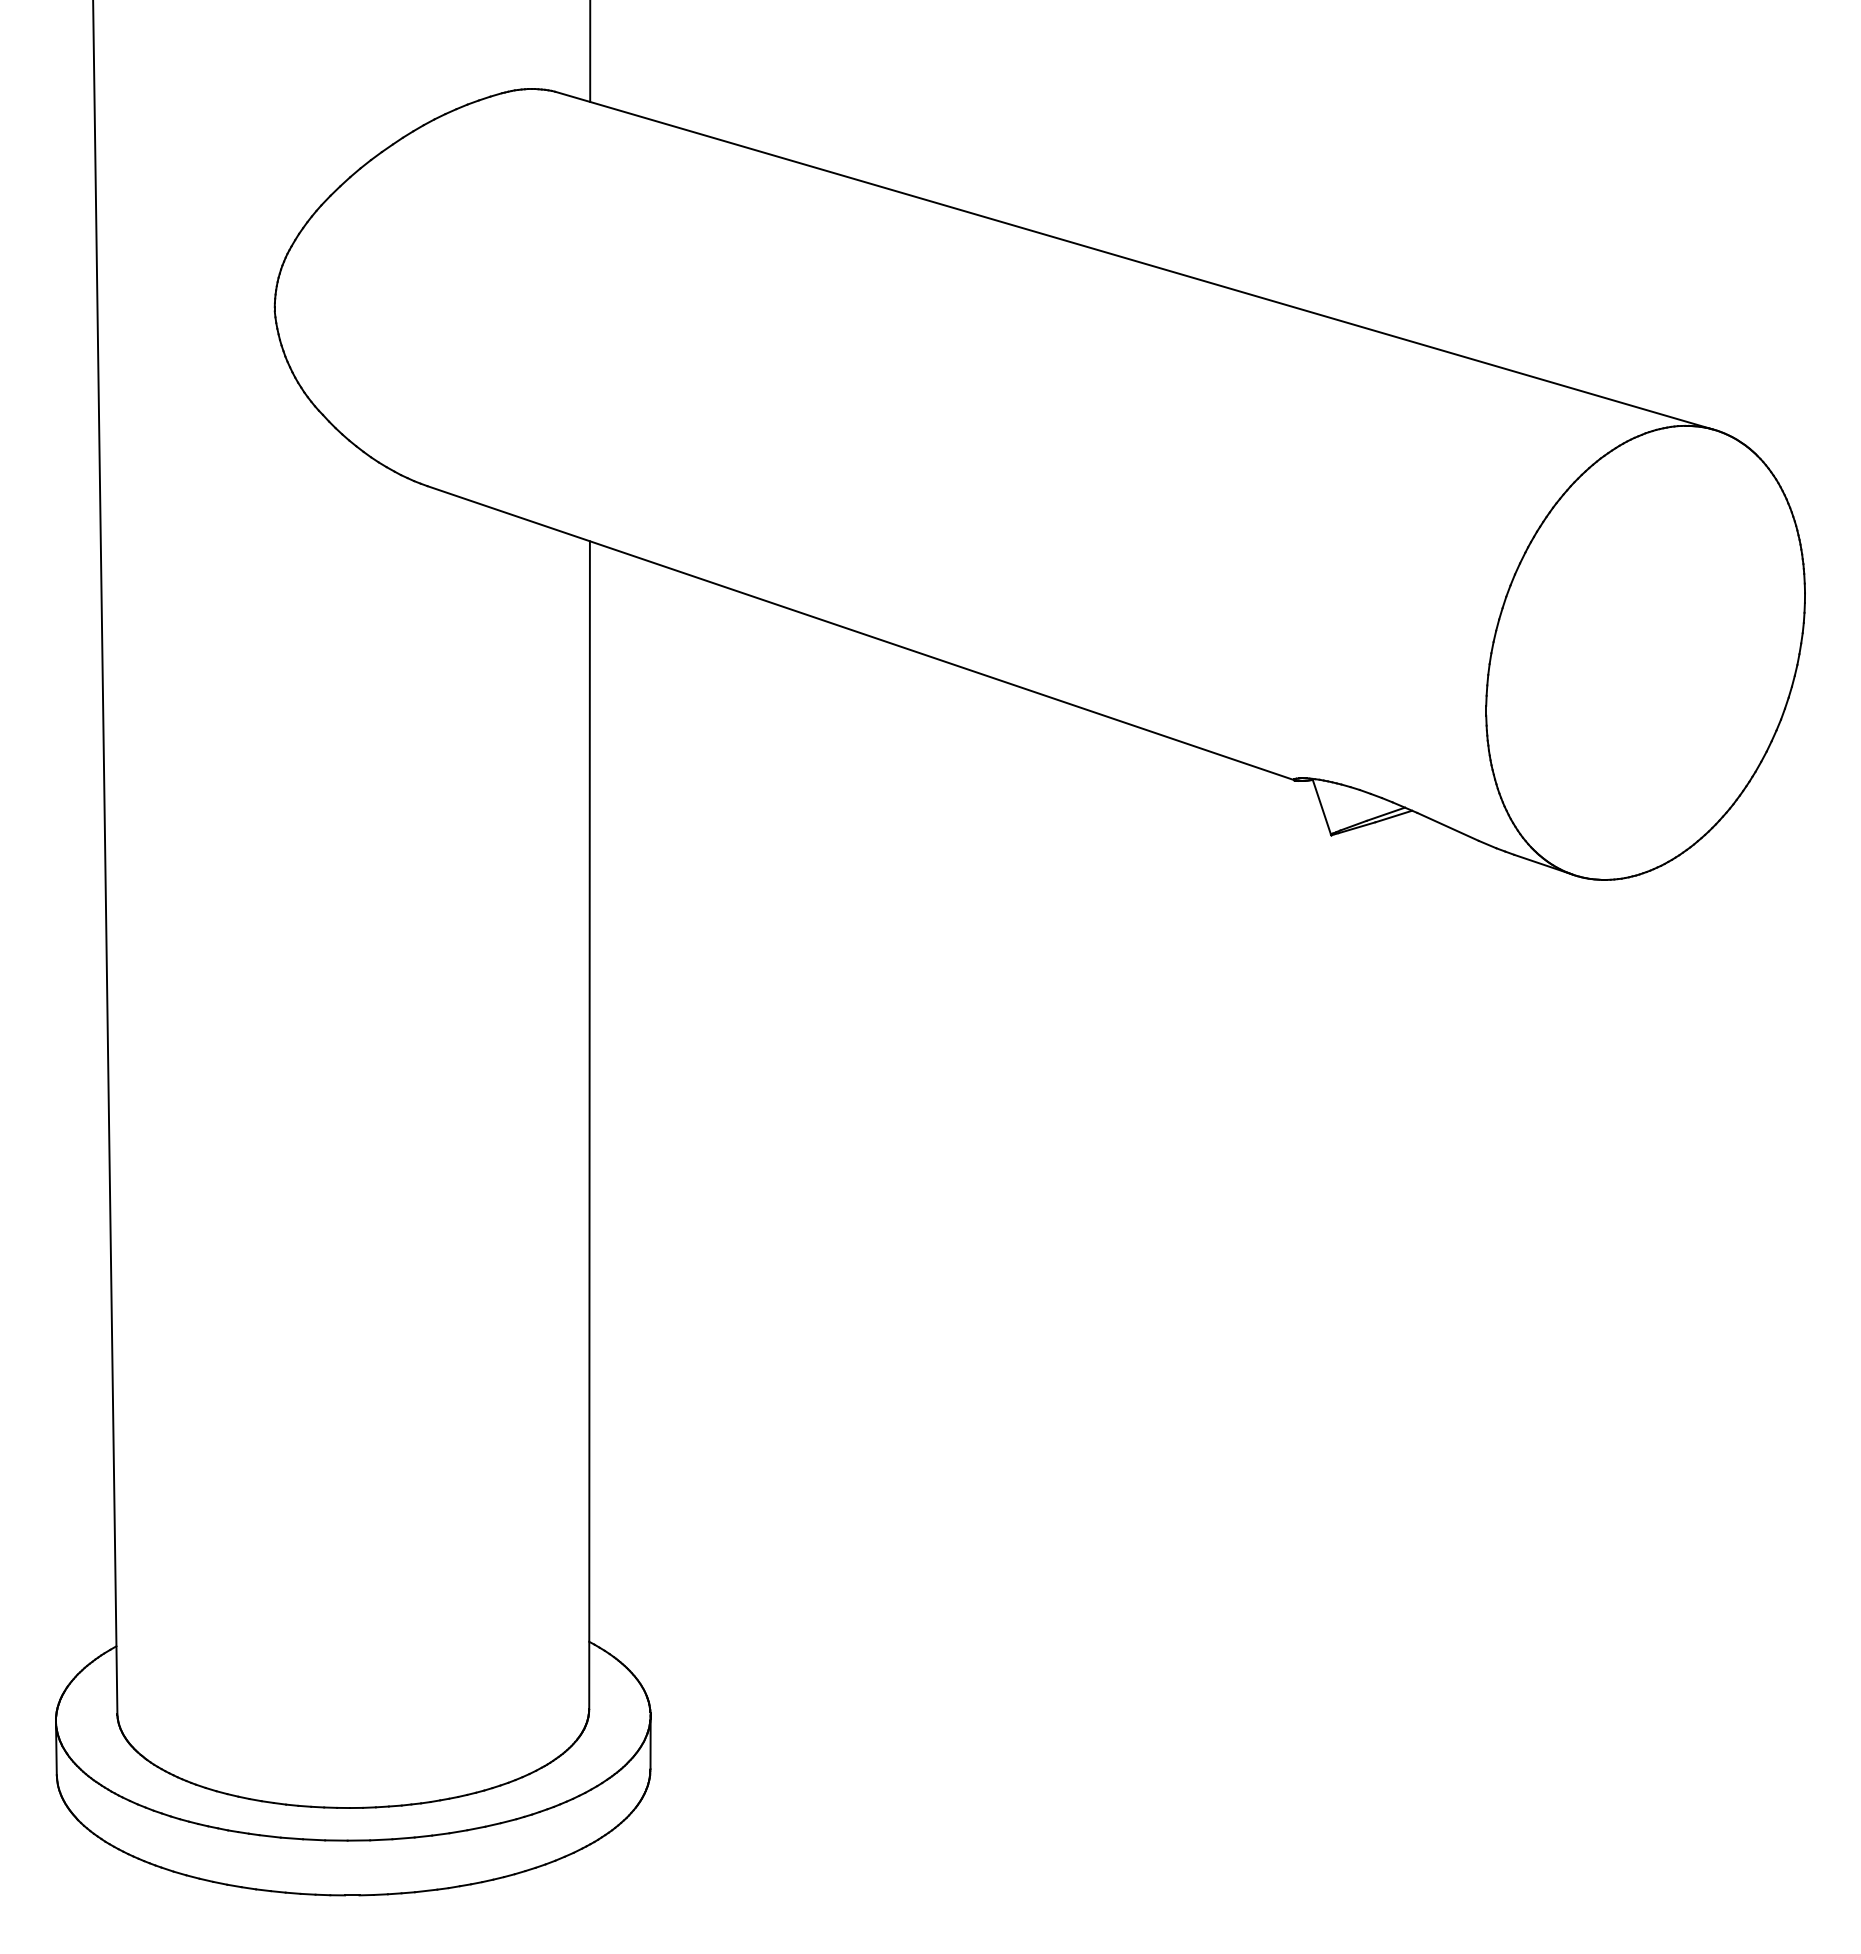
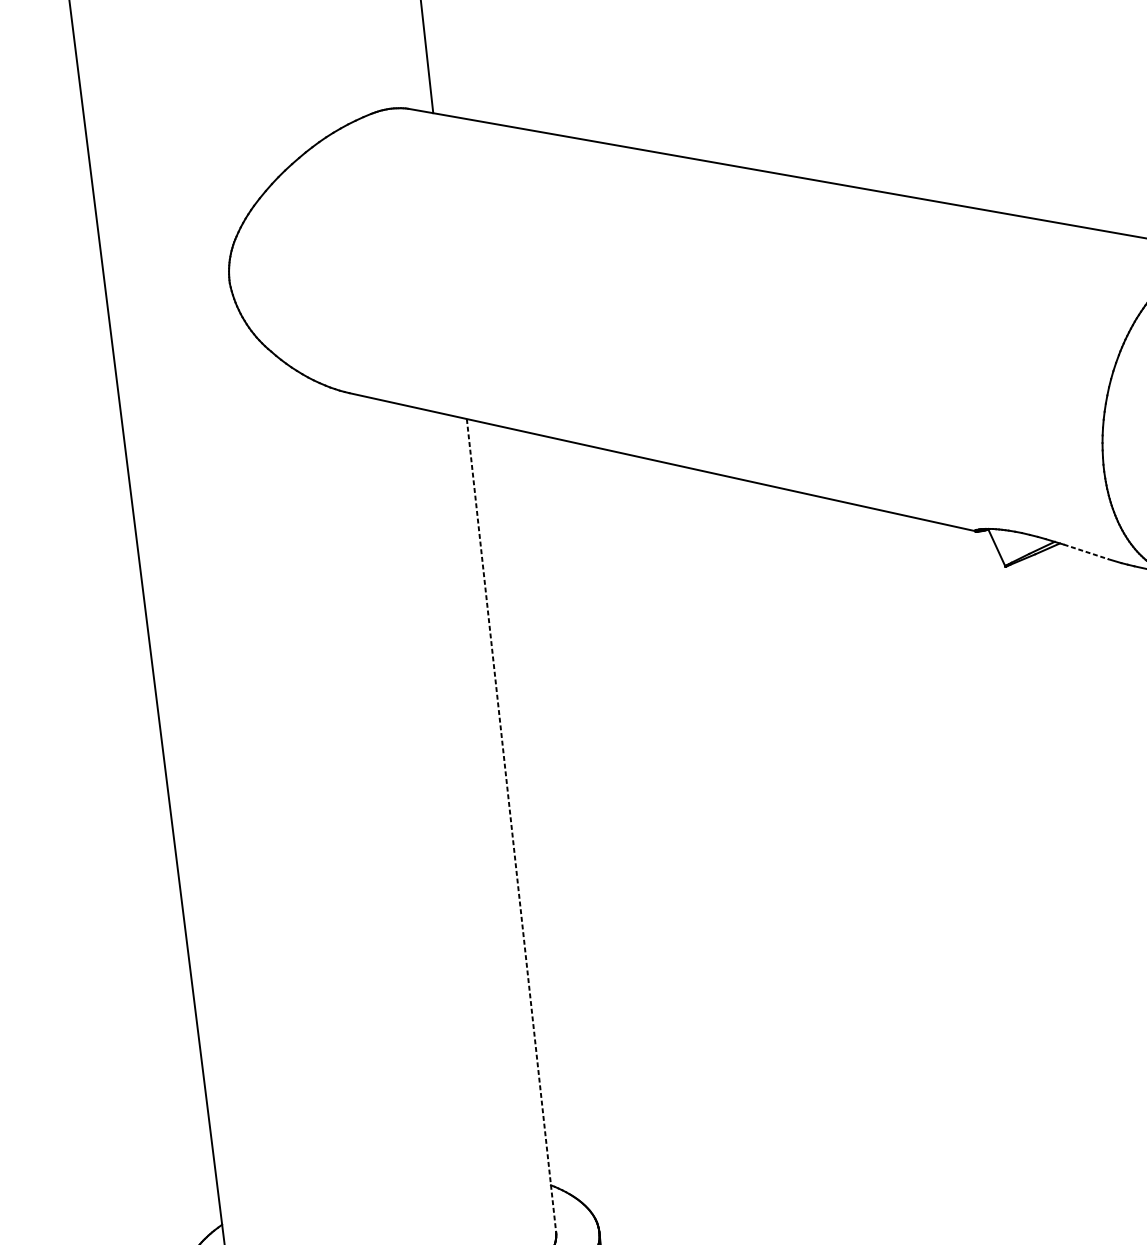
line: (1448, 826) -> (1086, 551), solid -> dashed
line: (589, 1125) -> (511, 825), solid -> dashed

